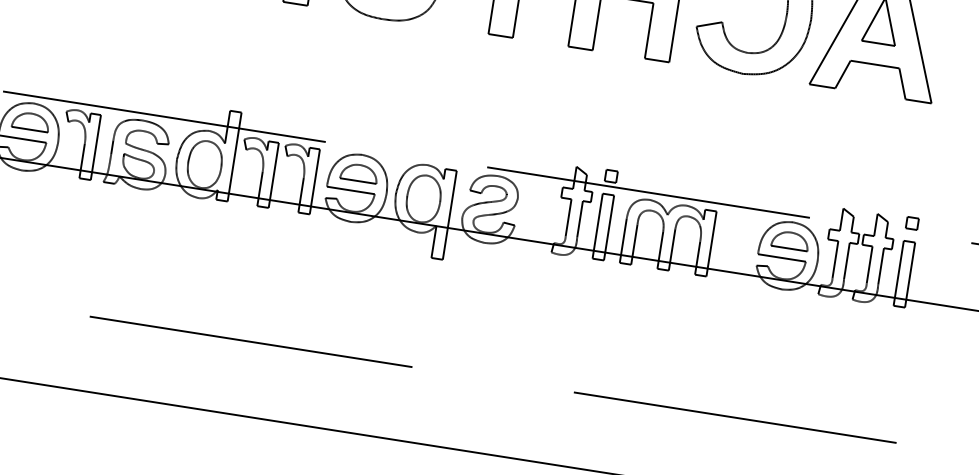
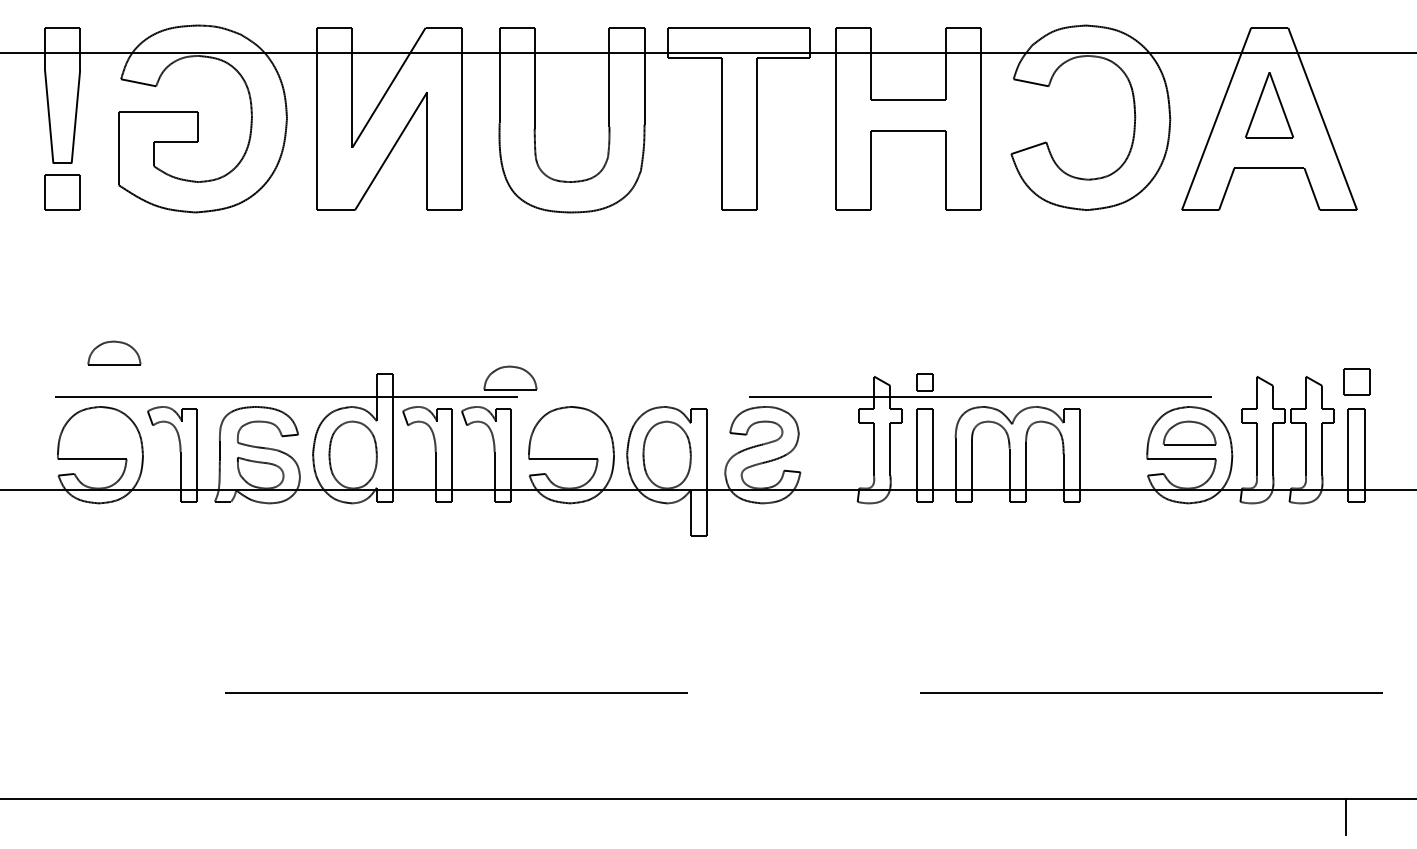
part: (31, 121) -> (114, 352), moved
part: (359, 172) -> (510, 377), moved
part: (912, 223) -> (1356, 382), size x1.6

